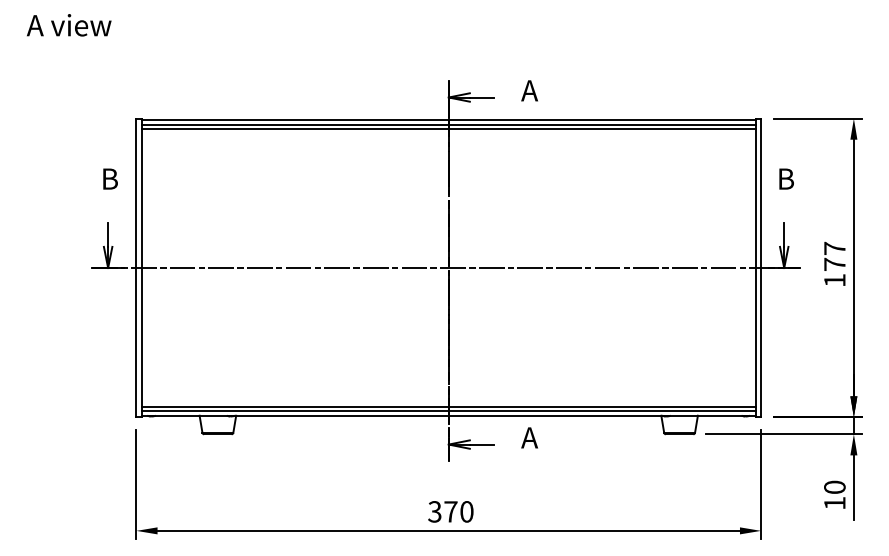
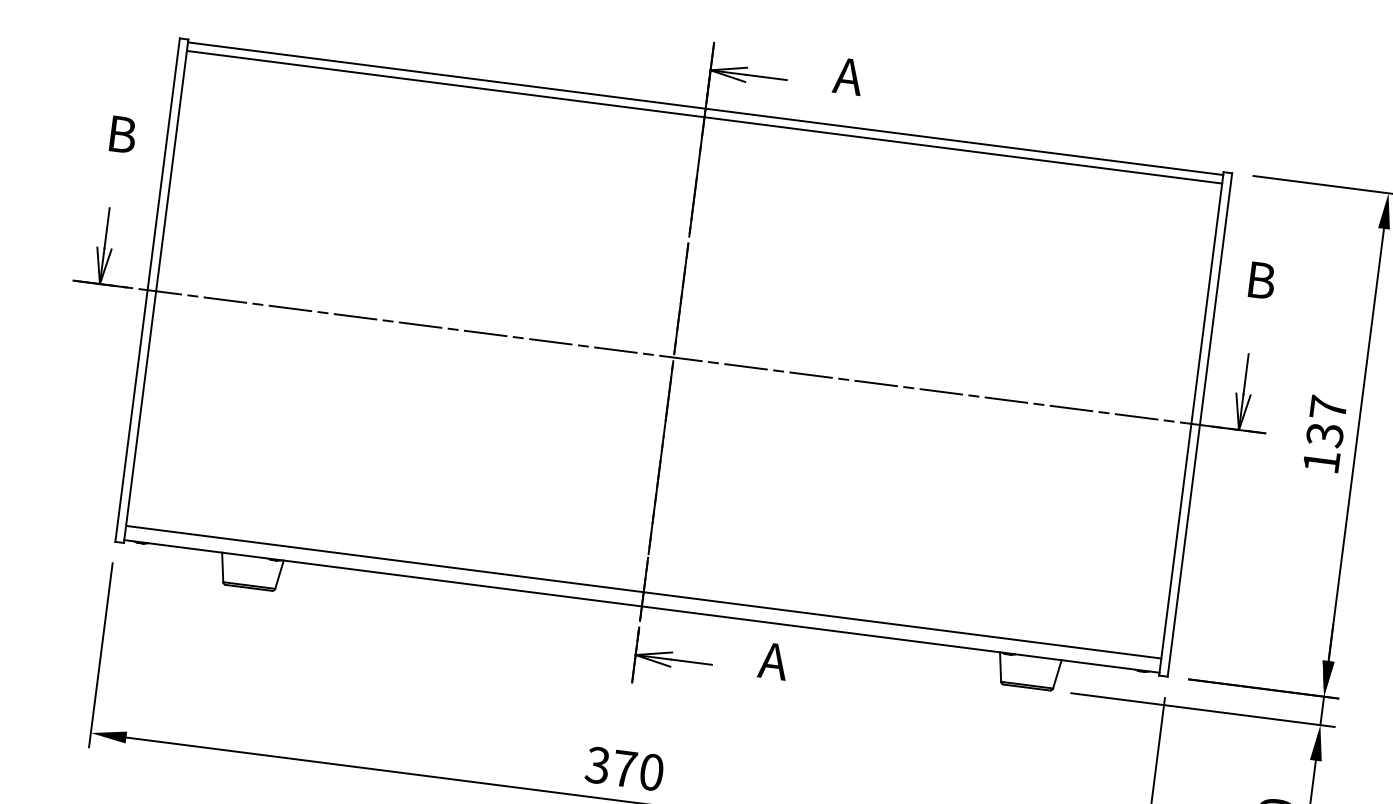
line: (448, 128) -> (703, 122), removed
text: (834, 264) -> (1324, 434), 177 -> 137
line: (448, 410) -> (642, 597), removed

